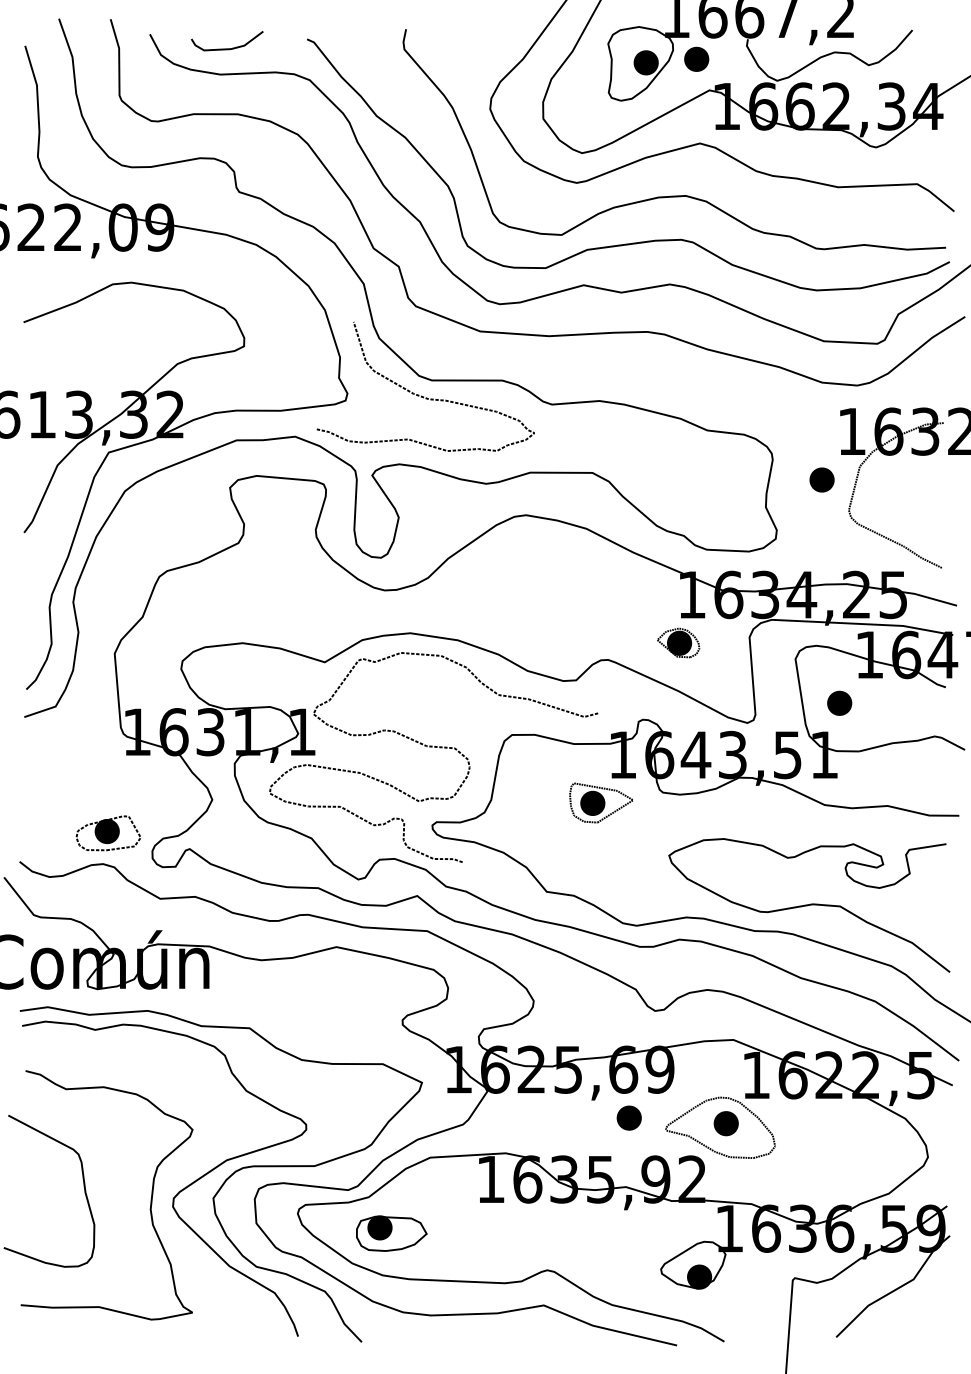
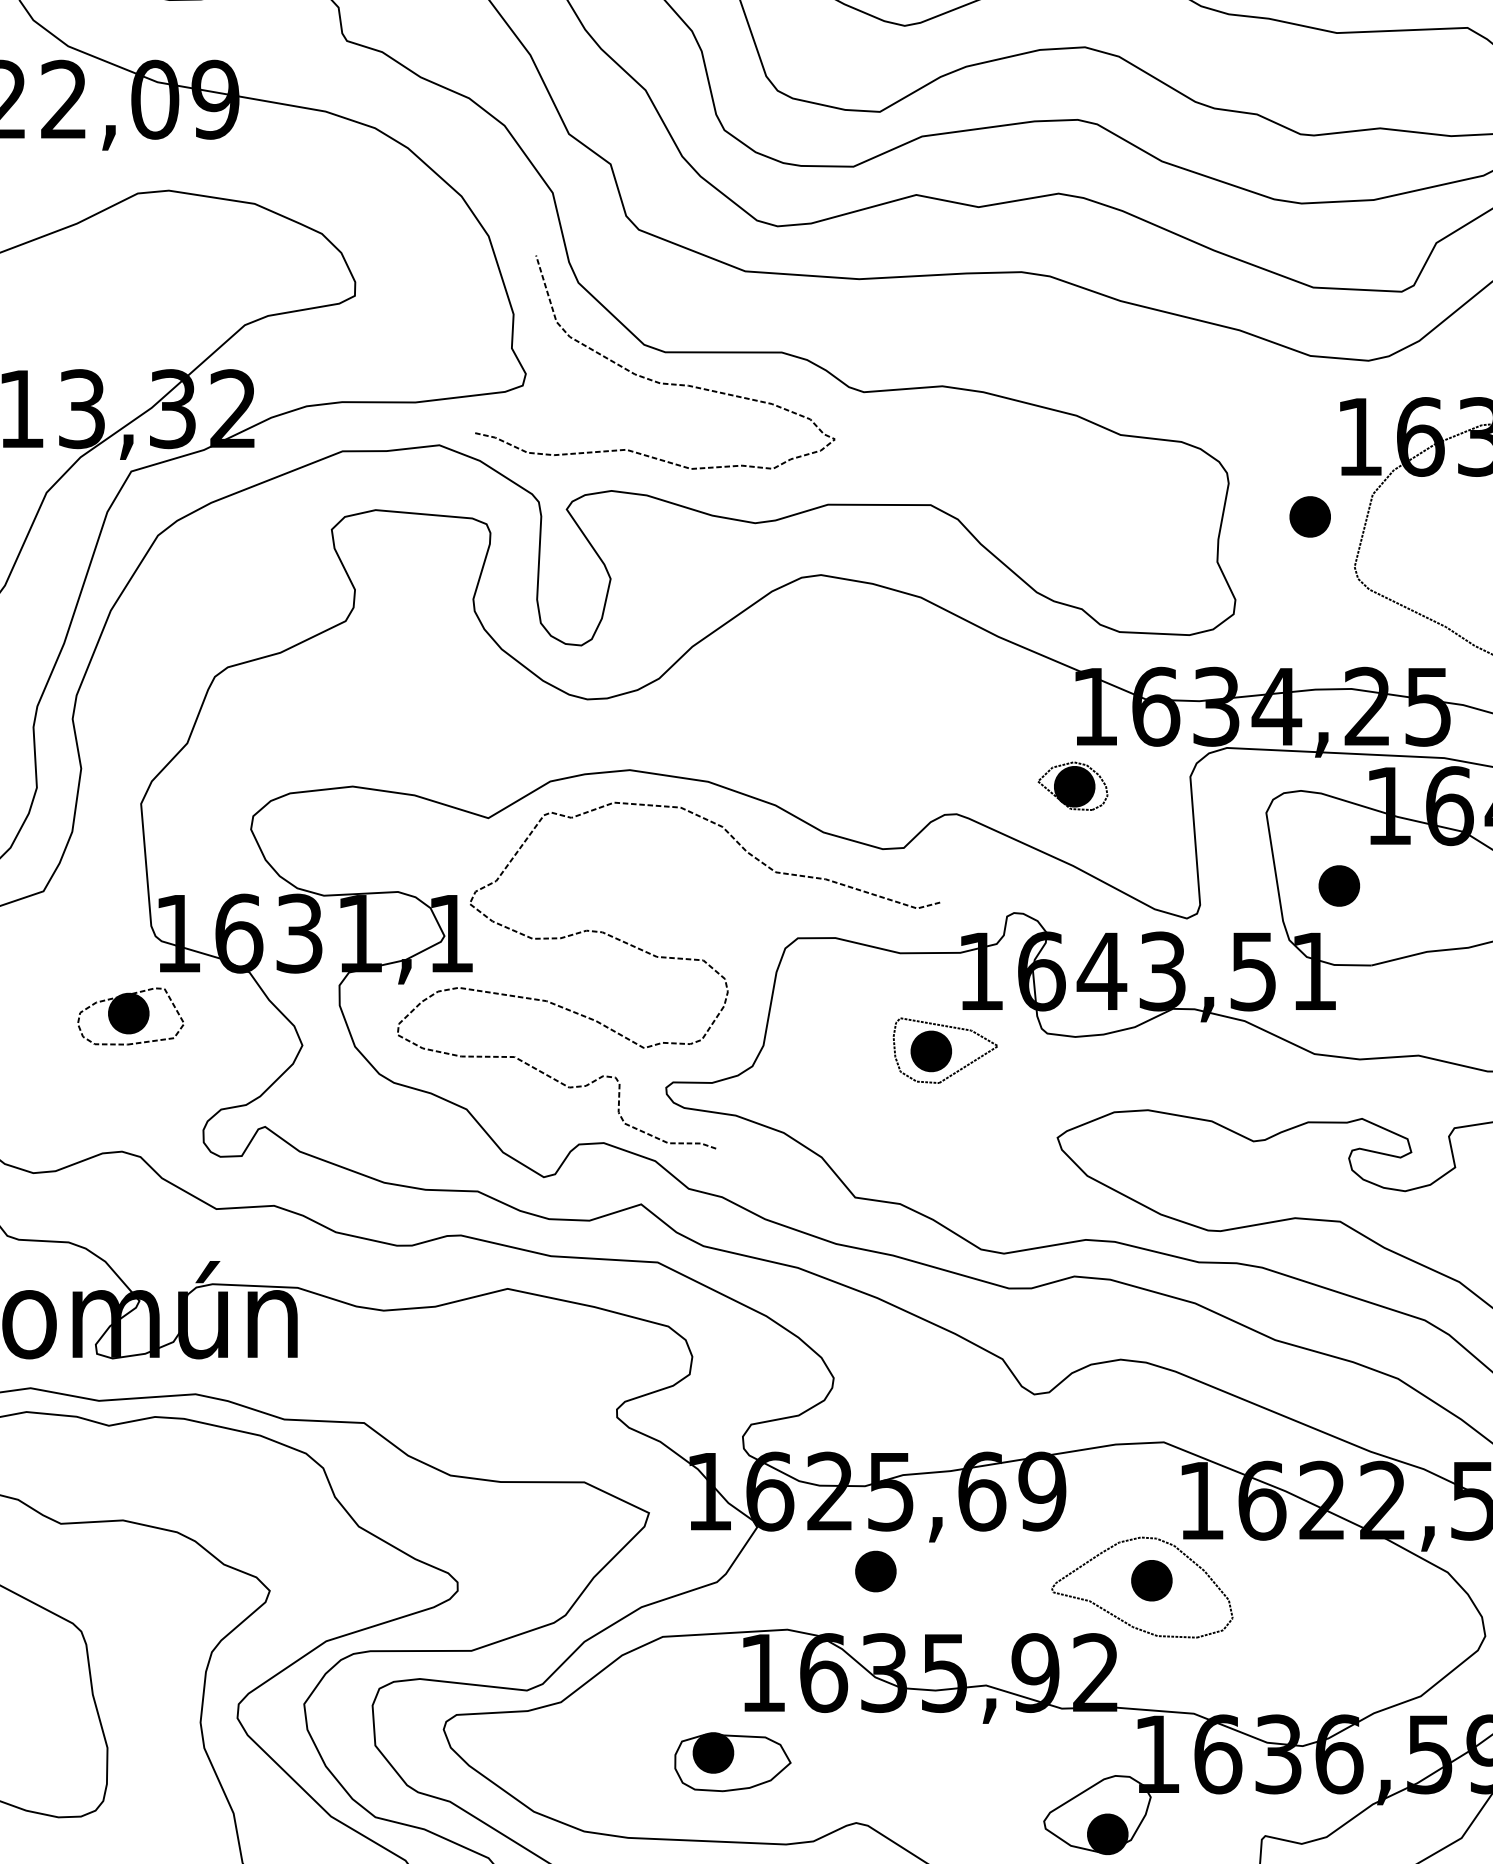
part: (107, 833) -> (129, 1016), moved
part: (628, 1117) -> (874, 1570), moved
part: (391, 1233) -> (732, 1762), moved

